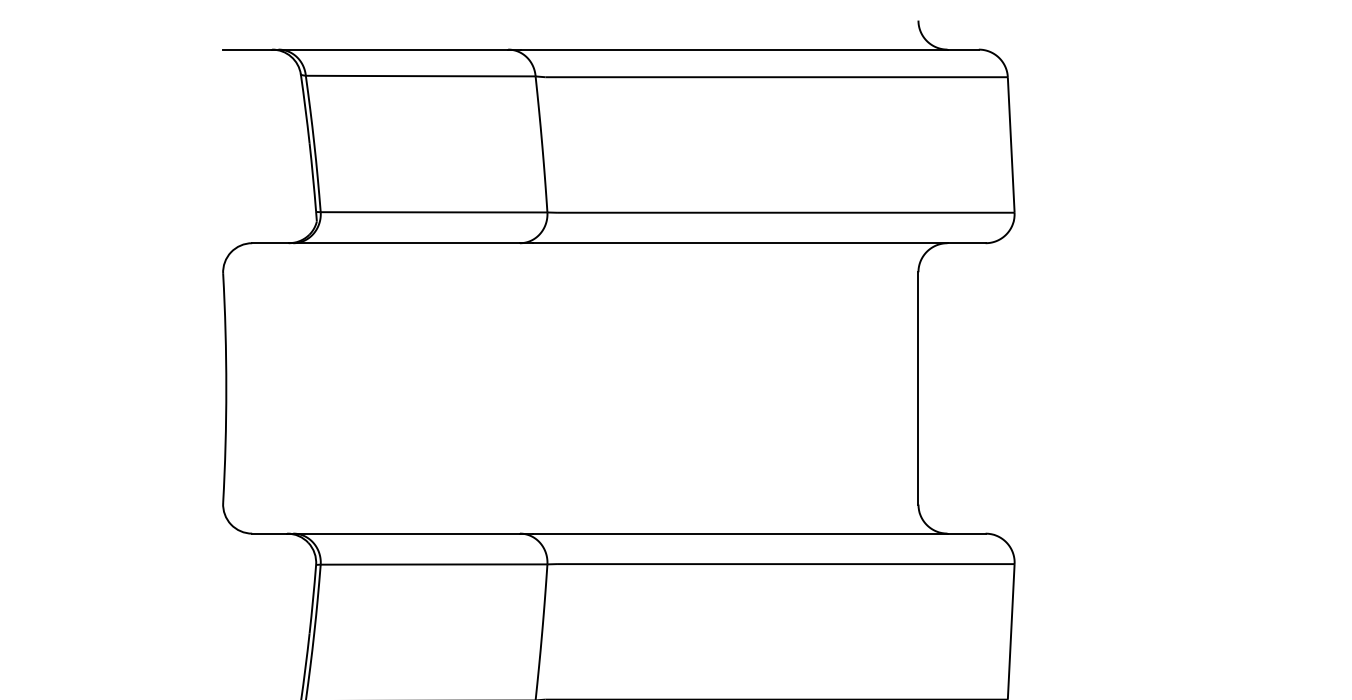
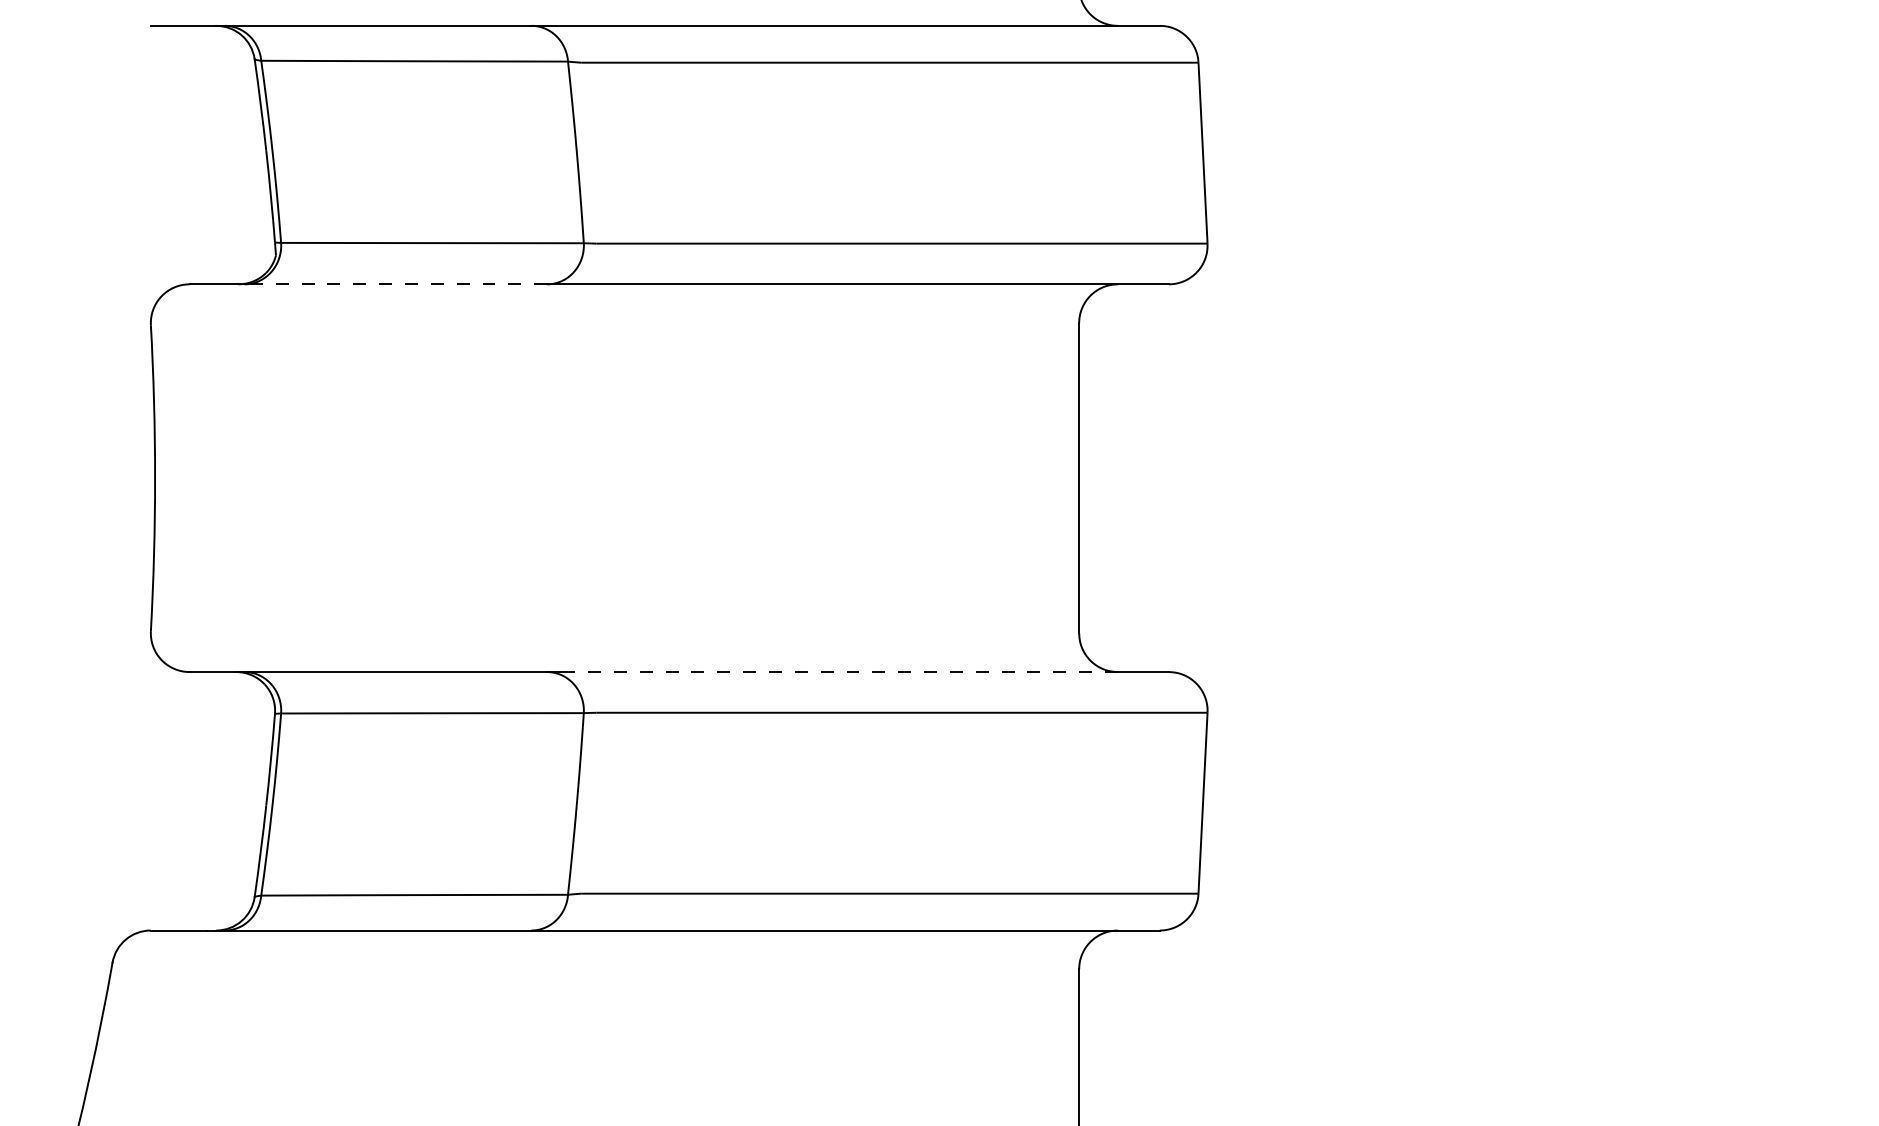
line: (406, 243) -> (395, 284), solid -> dashed
line: (740, 533) -> (841, 672), solid -> dashed

